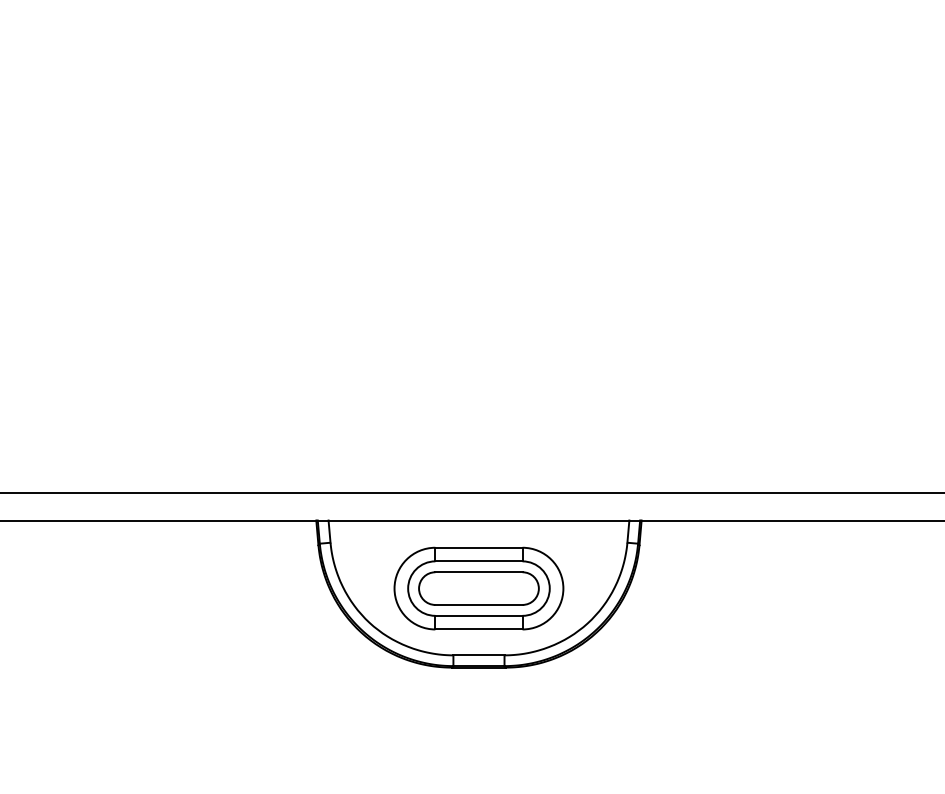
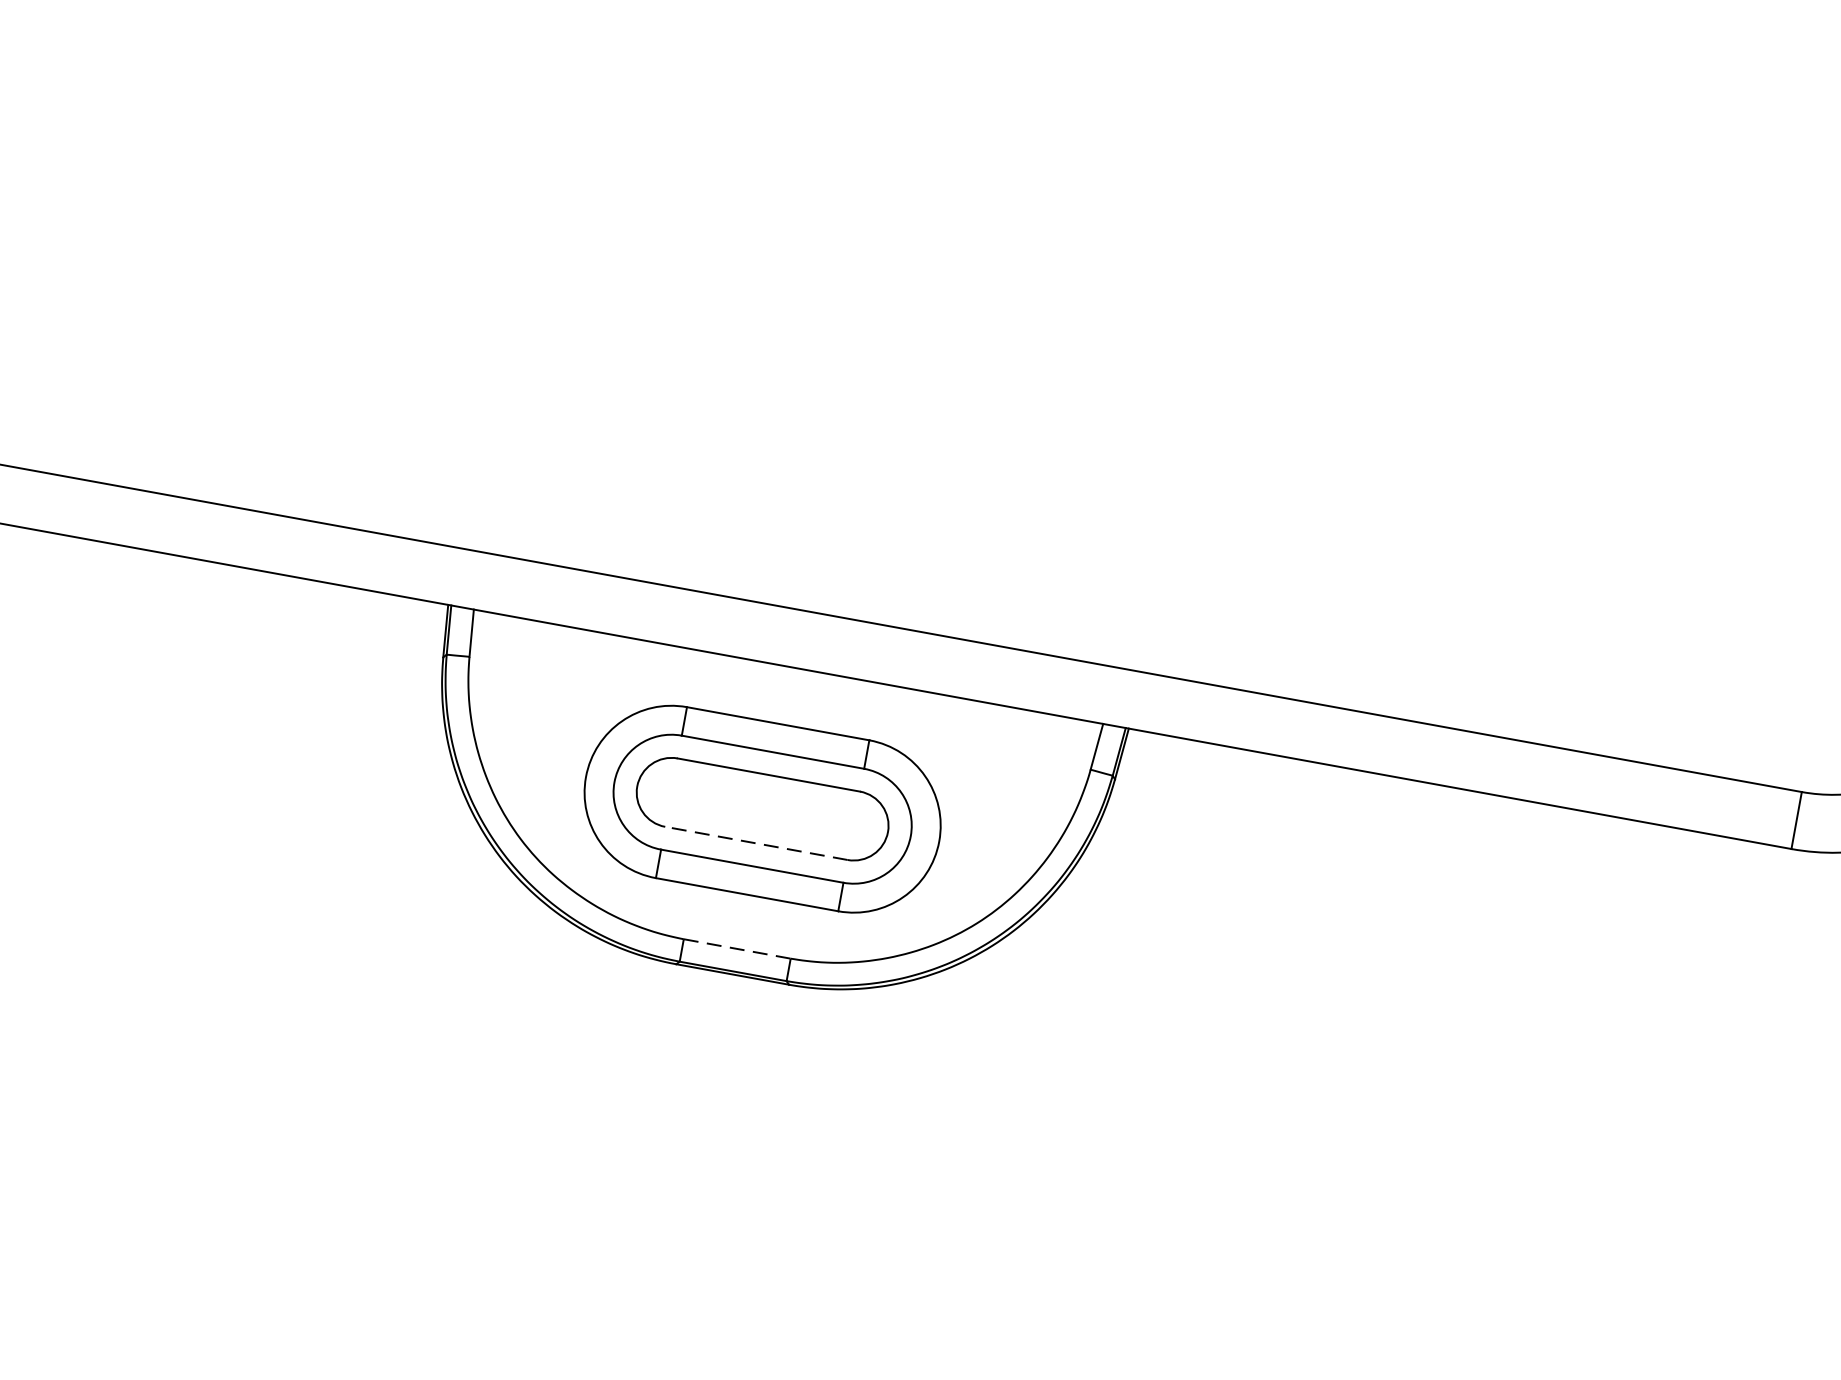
line: (478, 604) -> (755, 842), solid -> dashed
line: (478, 655) -> (736, 948), solid -> dashed

